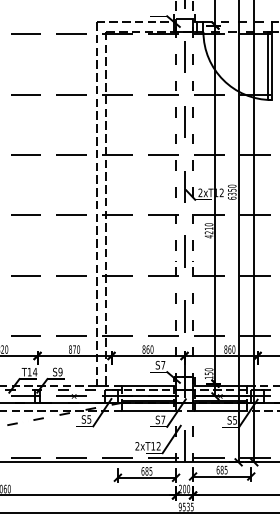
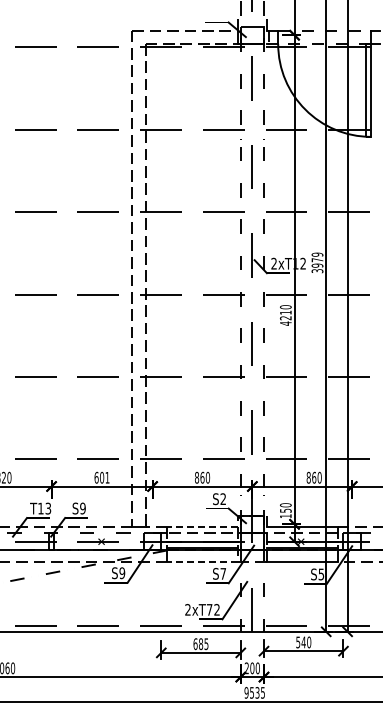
text: (232, 191) -> (317, 262), 6350 -> 3979
text: (74, 349) -> (101, 477), 870 -> 601
text: (162, 364) -> (222, 498), S7 -> S2
text: (35, 372) -> (48, 508), T14 -> T13
line: (148, 385) -> (202, 527), solid -> dashed
line: (148, 411) -> (202, 562), solid -> dashed
text: (89, 418) -> (122, 572), S5 -> S9
text: (153, 446) -> (209, 609), 2xT12 -> 2xT72
text: (221, 470) -> (303, 642), 685 -> 540

